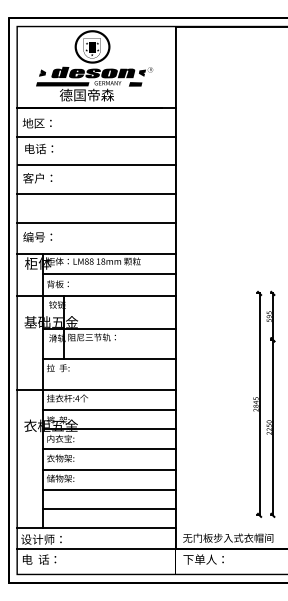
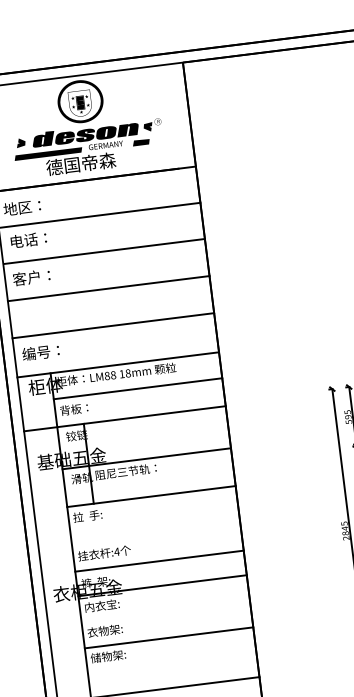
line: (96, 389) -> (139, 537), removed
line: (109, 449) -> (165, 611), removed
line: (109, 490) -> (172, 663), removed

